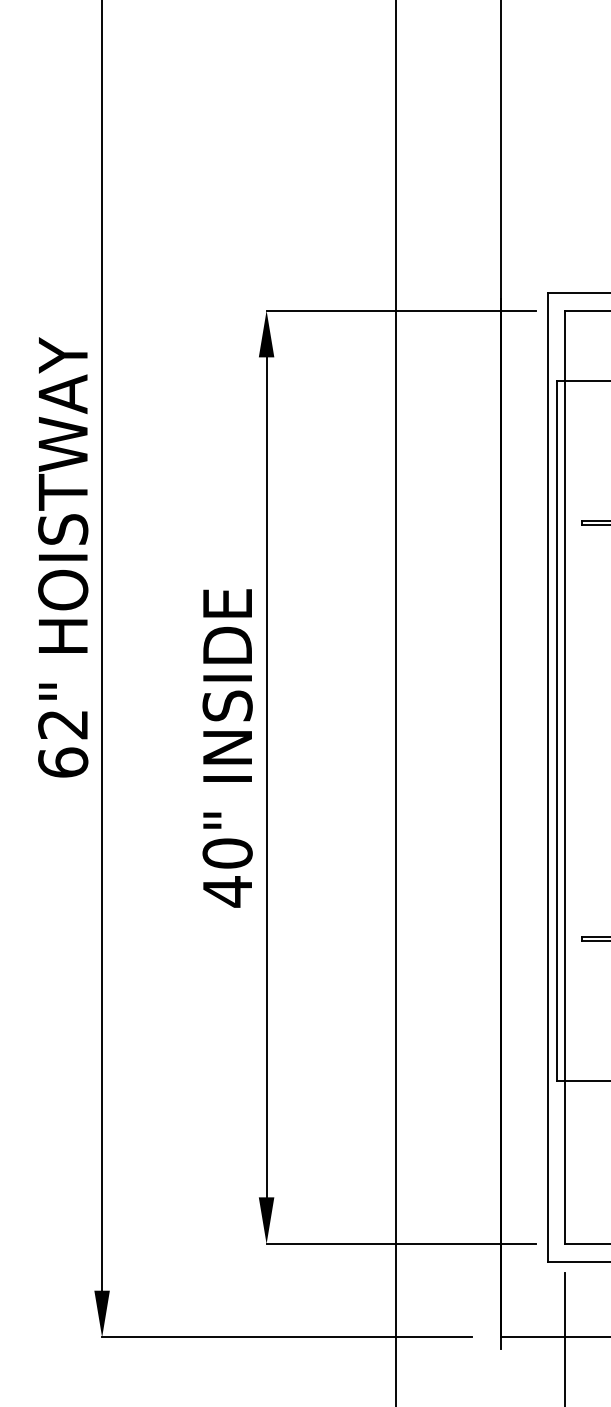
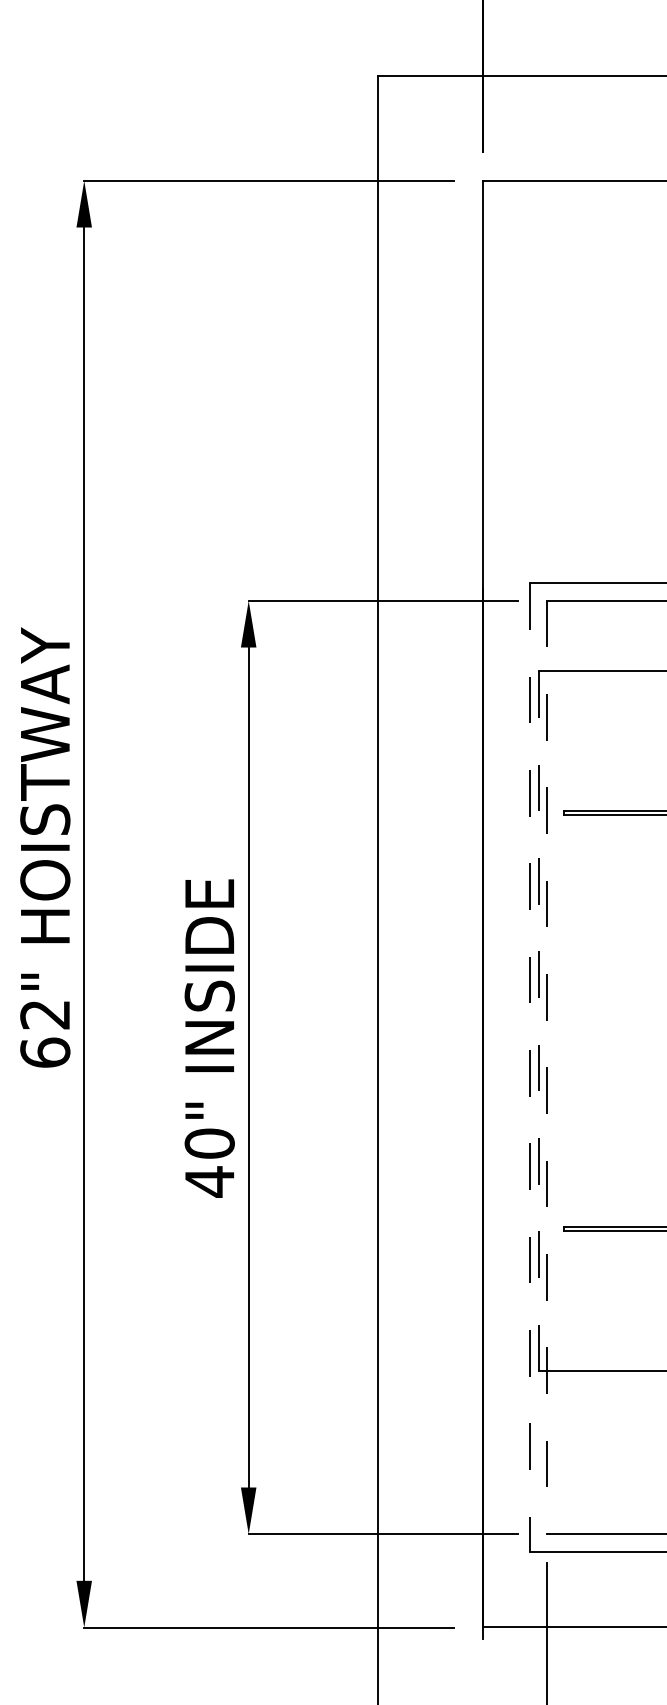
line: (556, 731) -> (538, 1021), solid -> dashed
line: (565, 777) -> (547, 1067), solid -> dashed
line: (547, 778) -> (529, 1068), solid -> dashed

